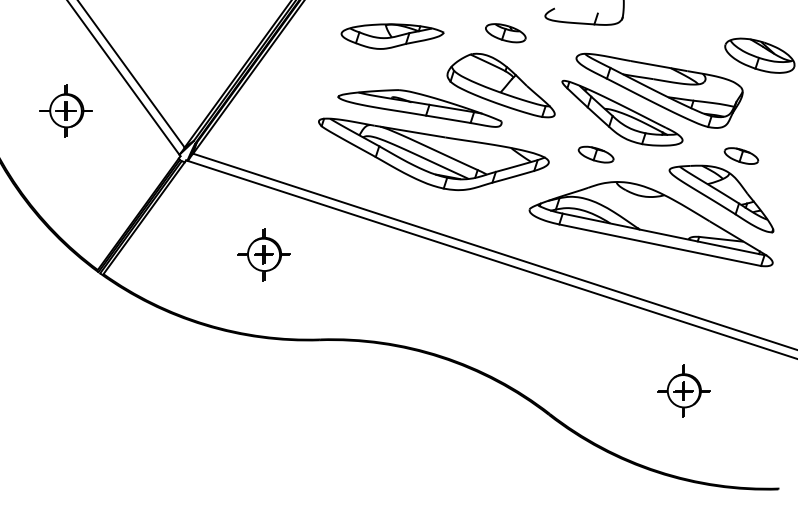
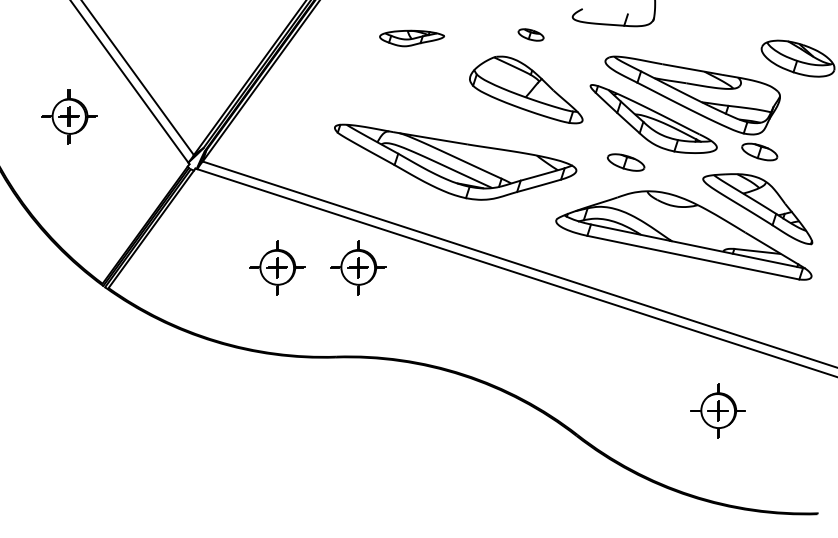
part: (505, 32) -> (530, 34), size x0.6
part: (391, 36) -> (411, 38), size x0.6
part: (419, 107) -> (440, 113), removed
part: (741, 155) -> (759, 151), moved
part: (341, 254) -> (358, 267), added

